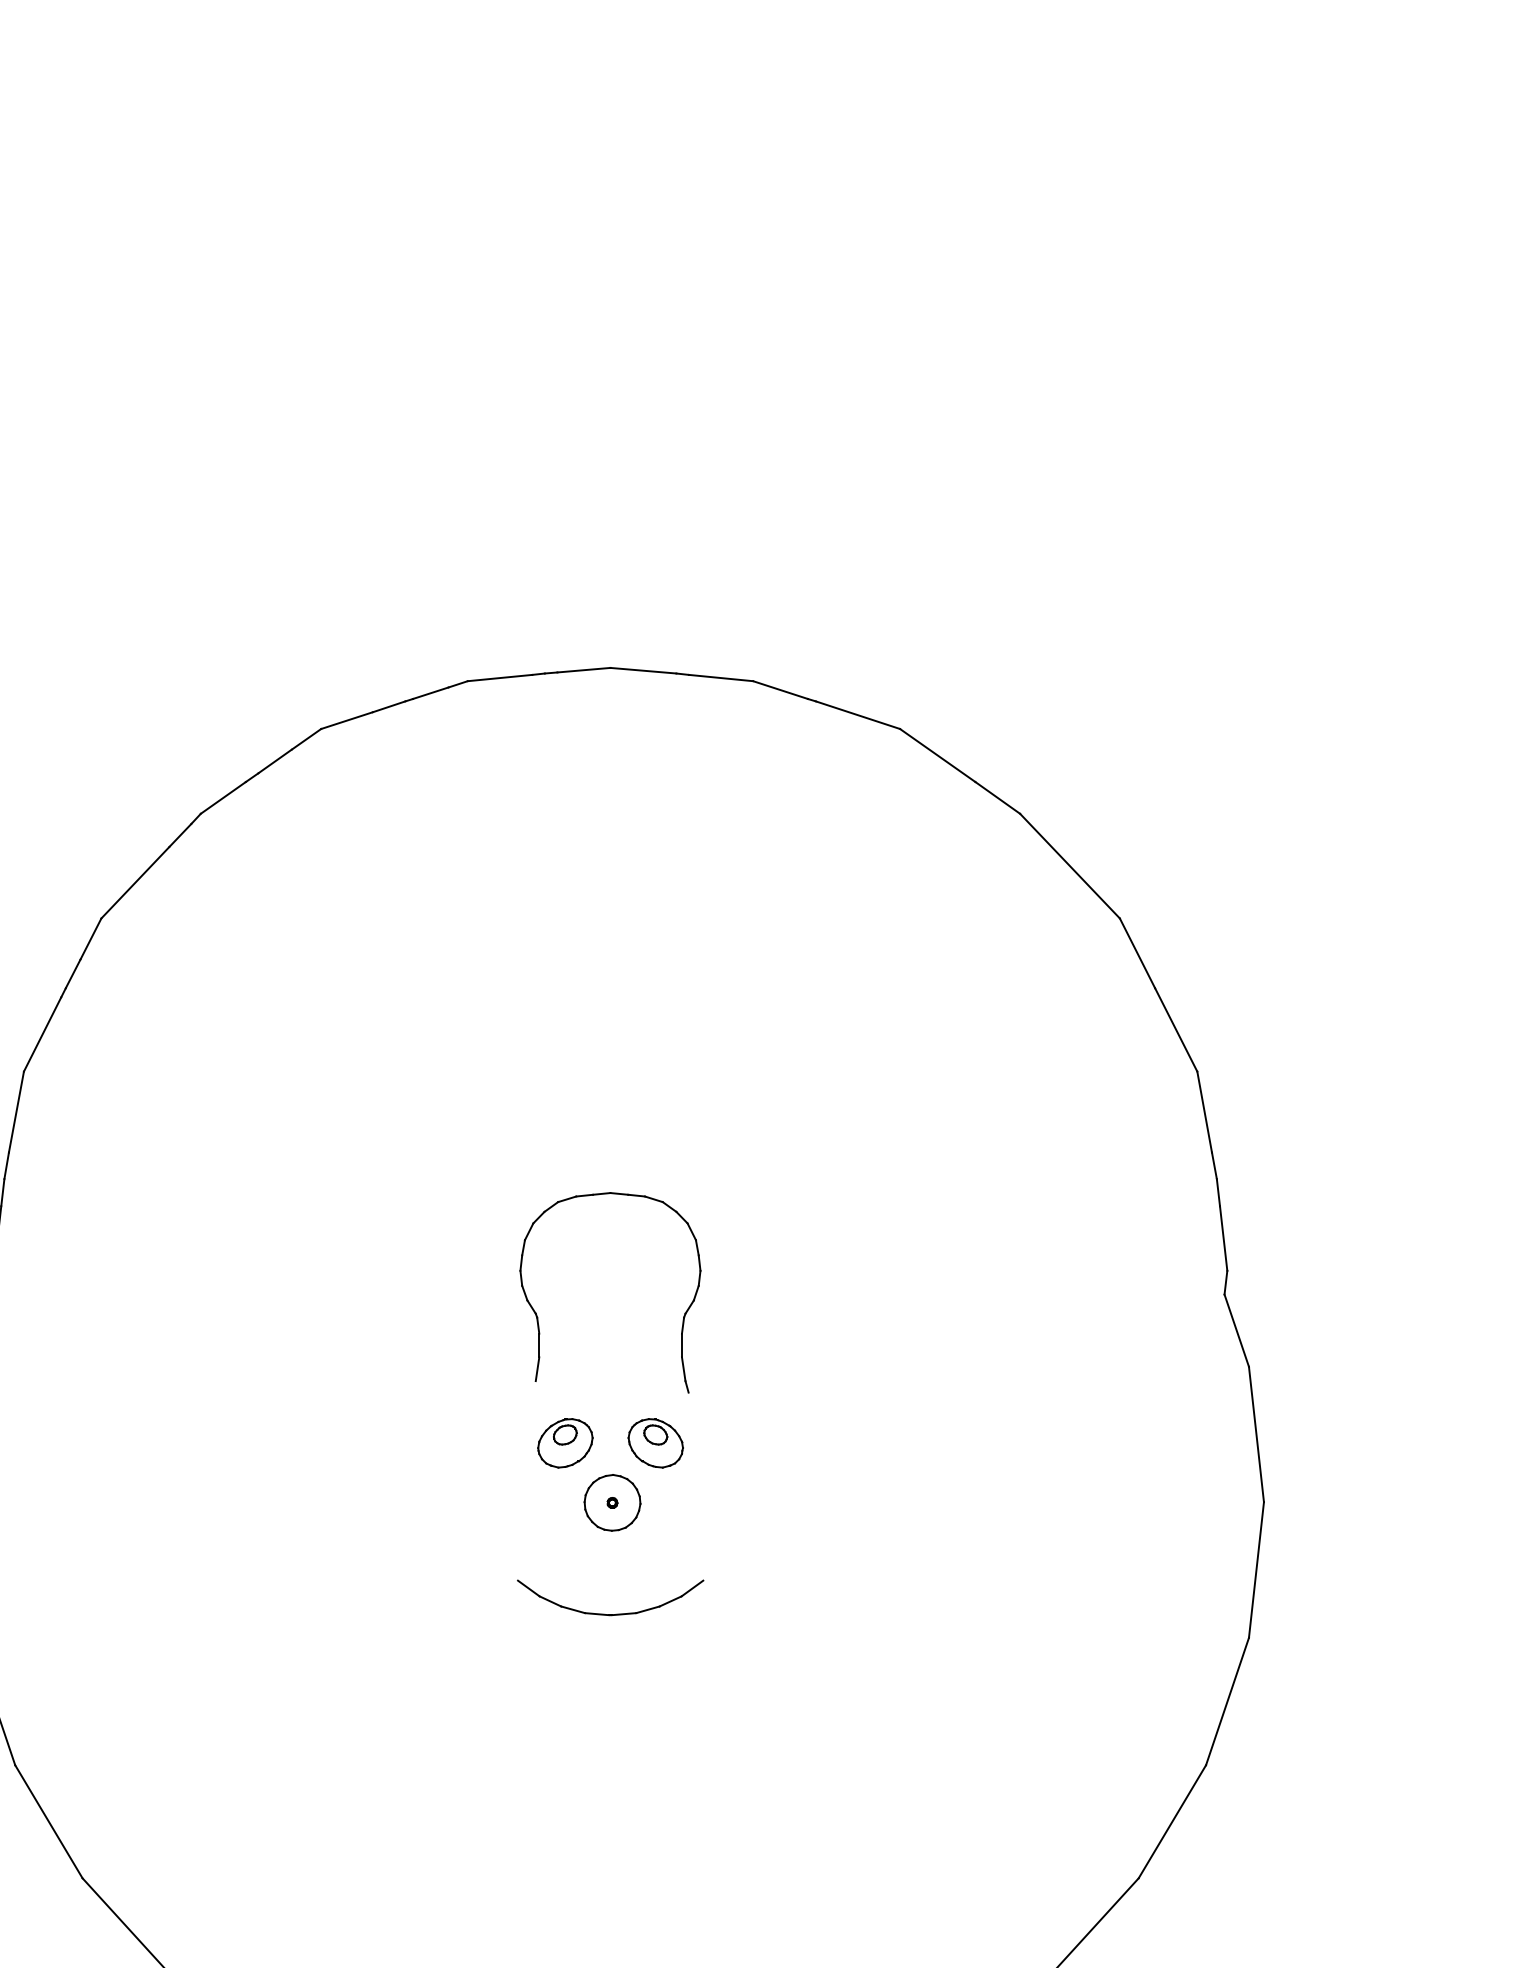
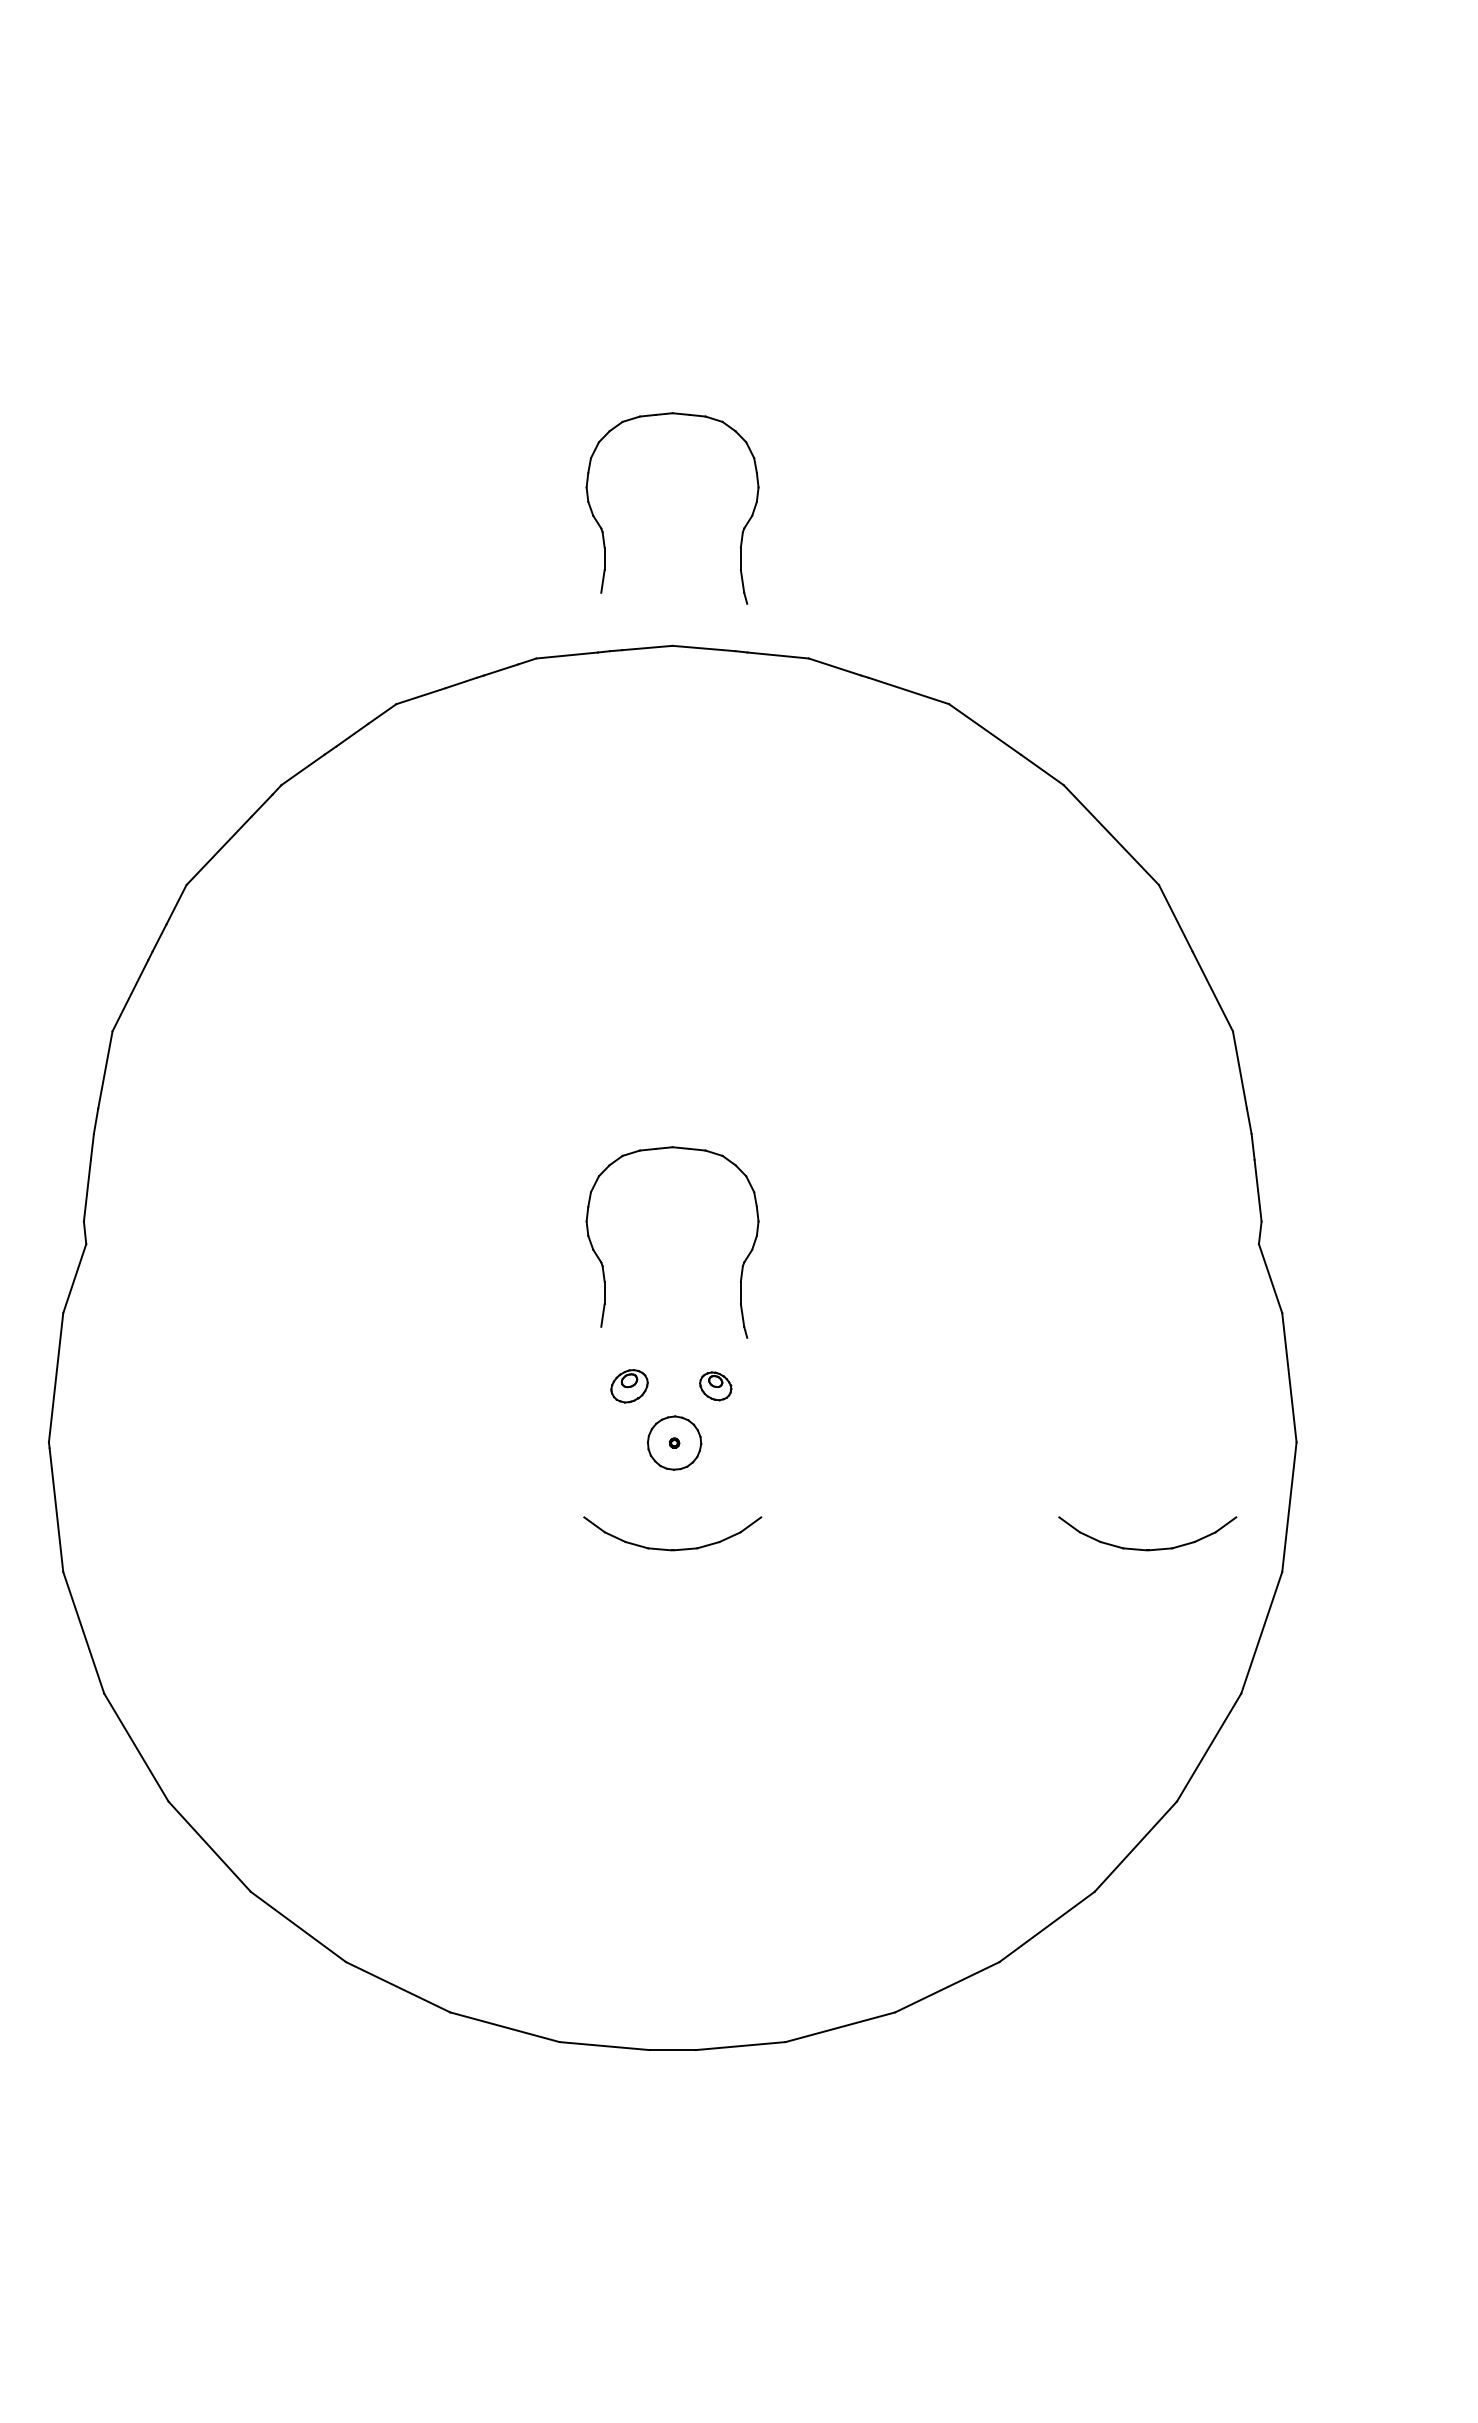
part: (538, 548) -> (603, 531), added
part: (565, 1443) -> (629, 1386), size x0.7
part: (655, 1443) -> (715, 1386), size x0.6
part: (1107, 1614) -> (1147, 1549), added

